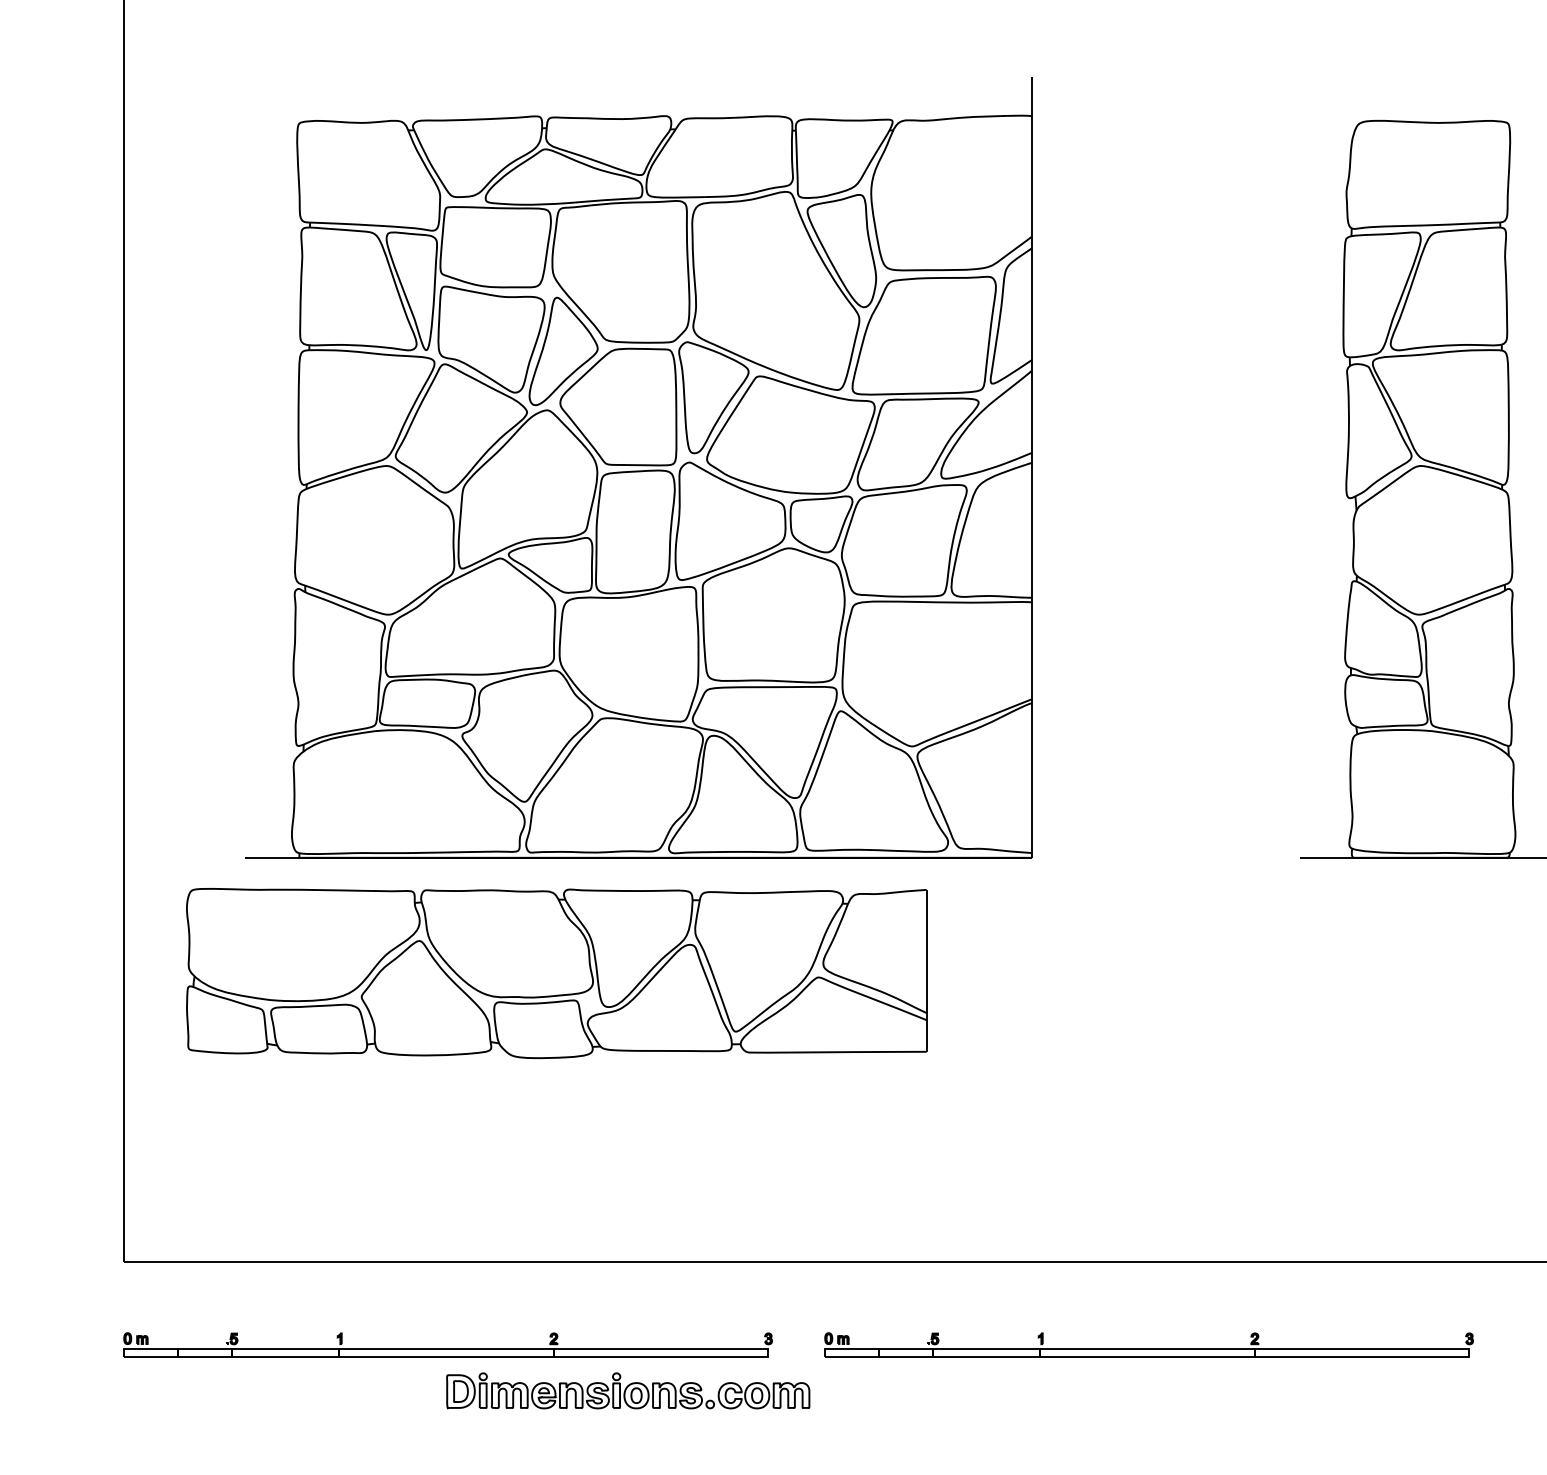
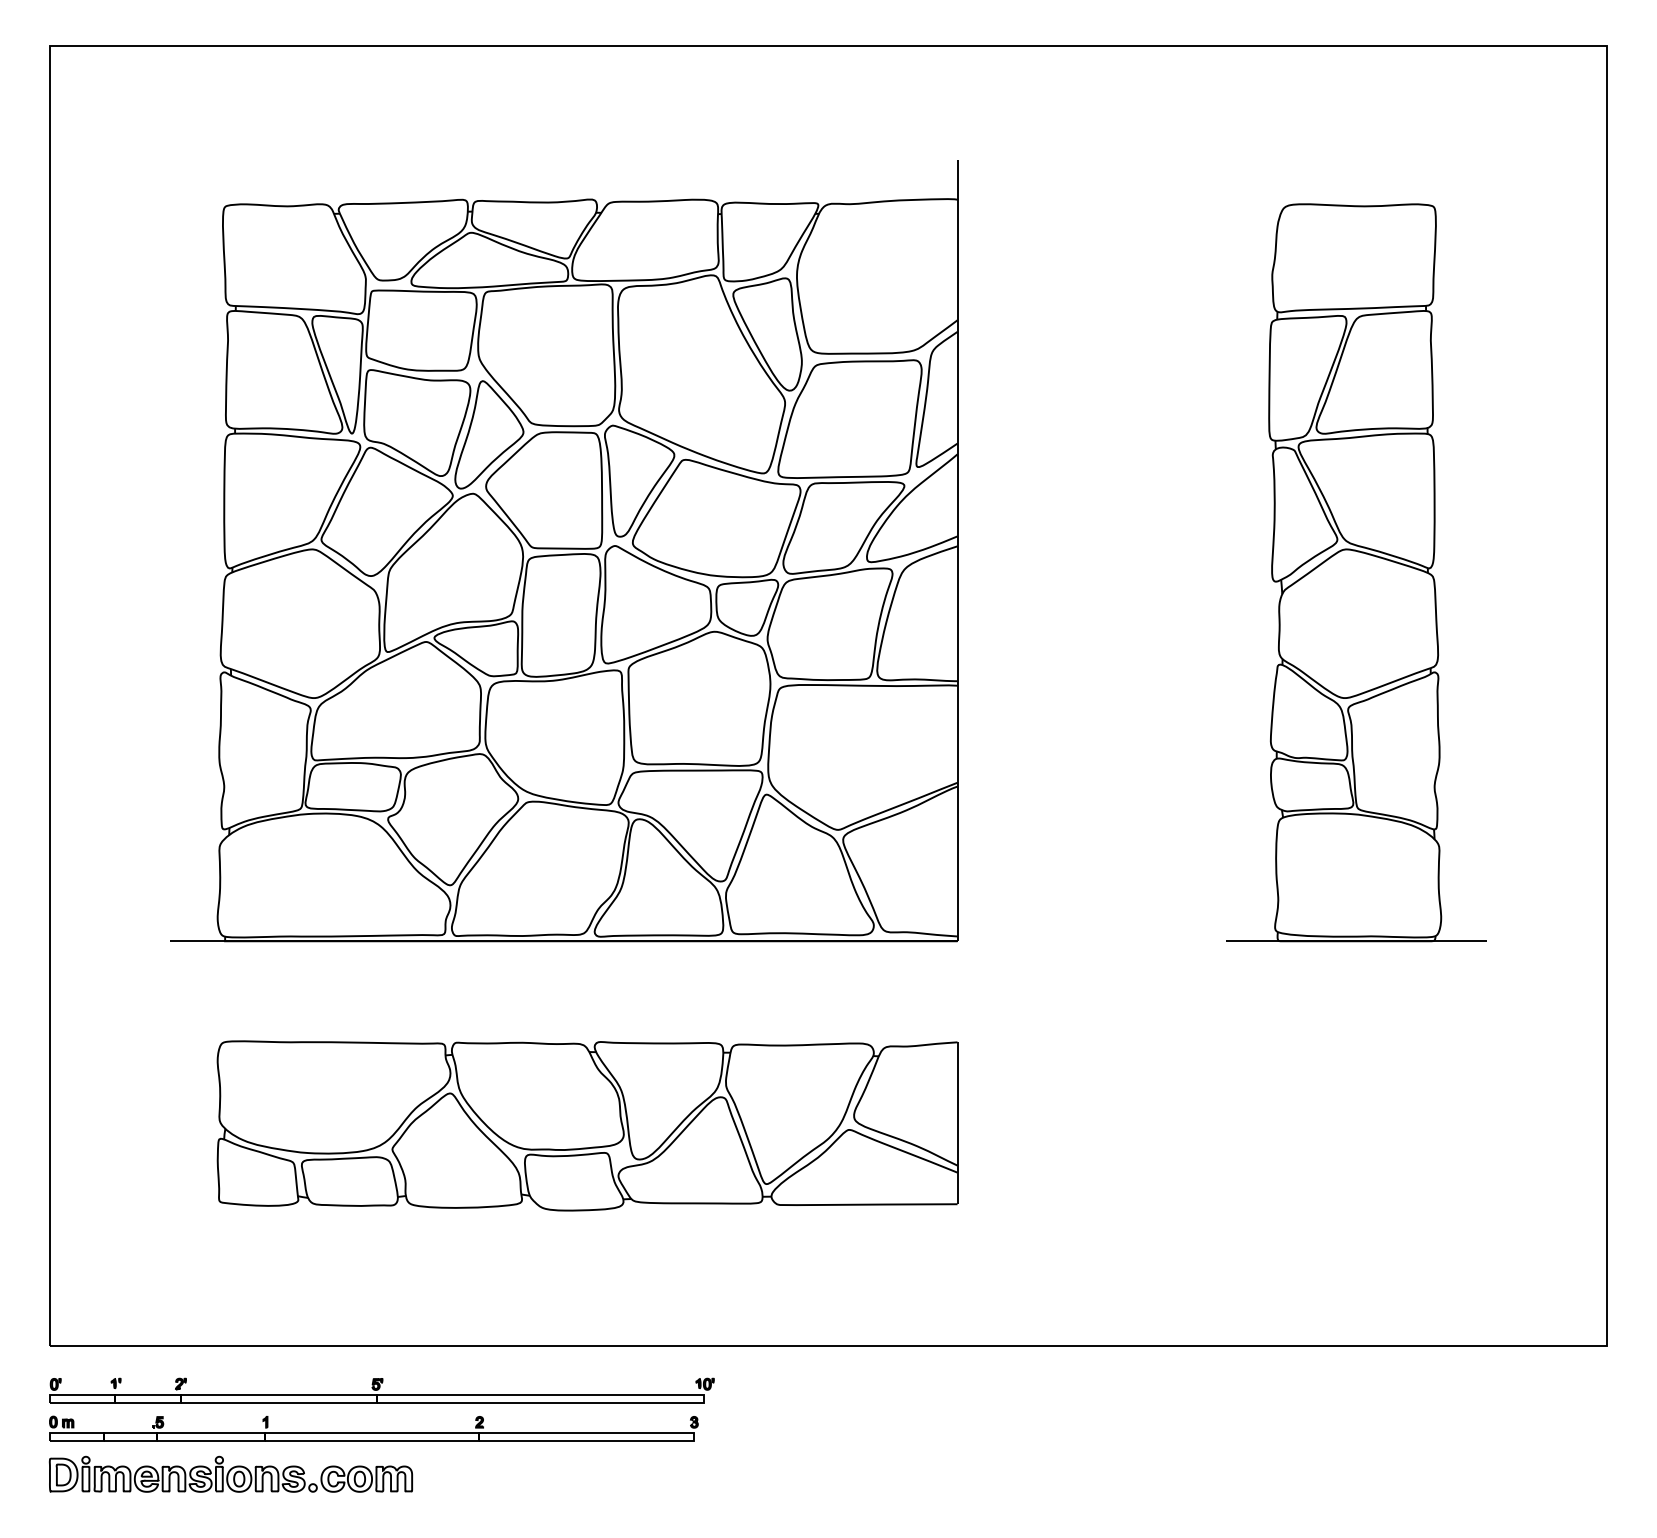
part: (556, 973) -> (587, 1125), moved
part: (455, 1307) -> (381, 1390), added
part: (1148, 1345) -> (1074, 1428), removed
part: (627, 1390) -> (230, 1473), moved

